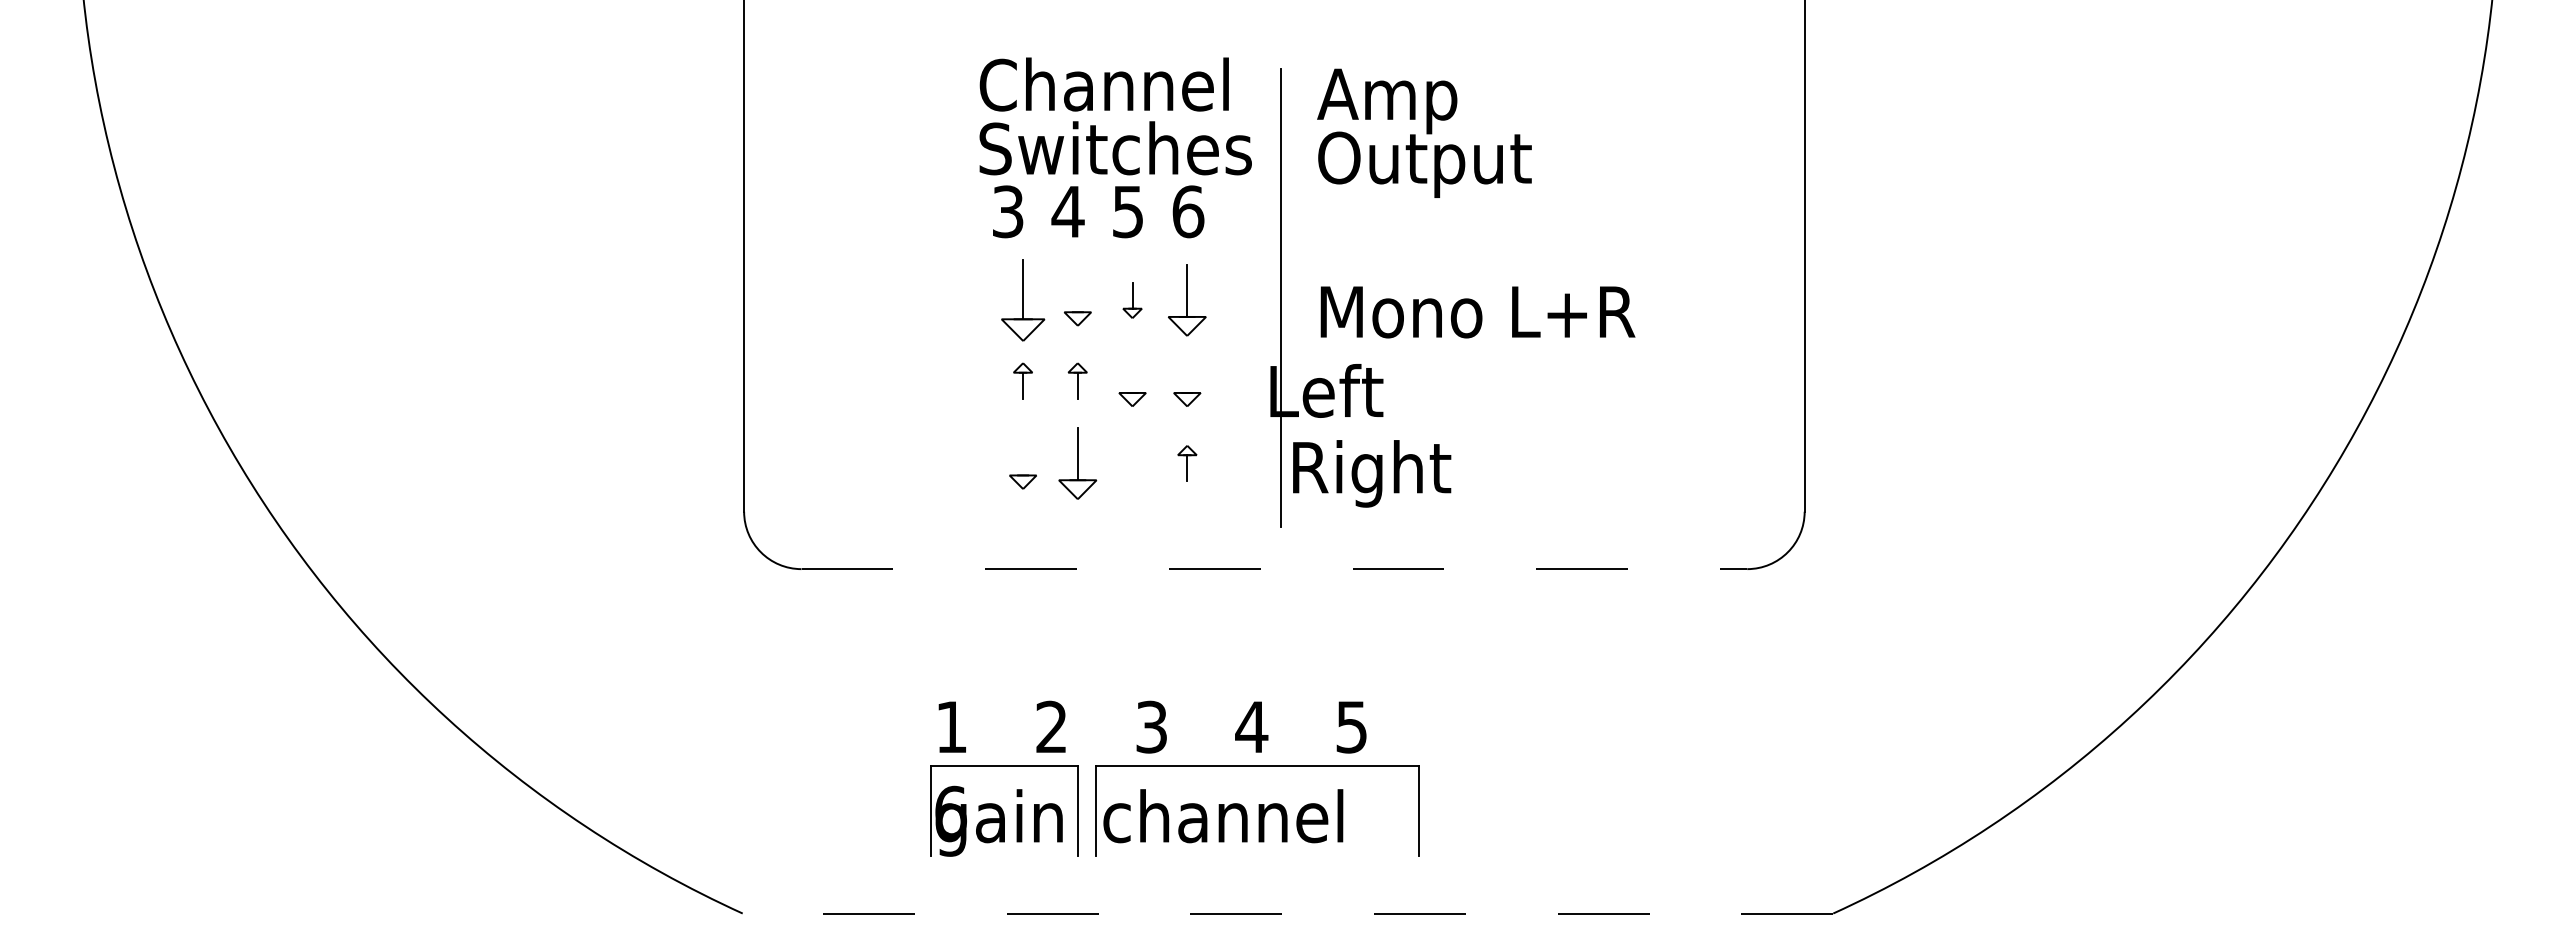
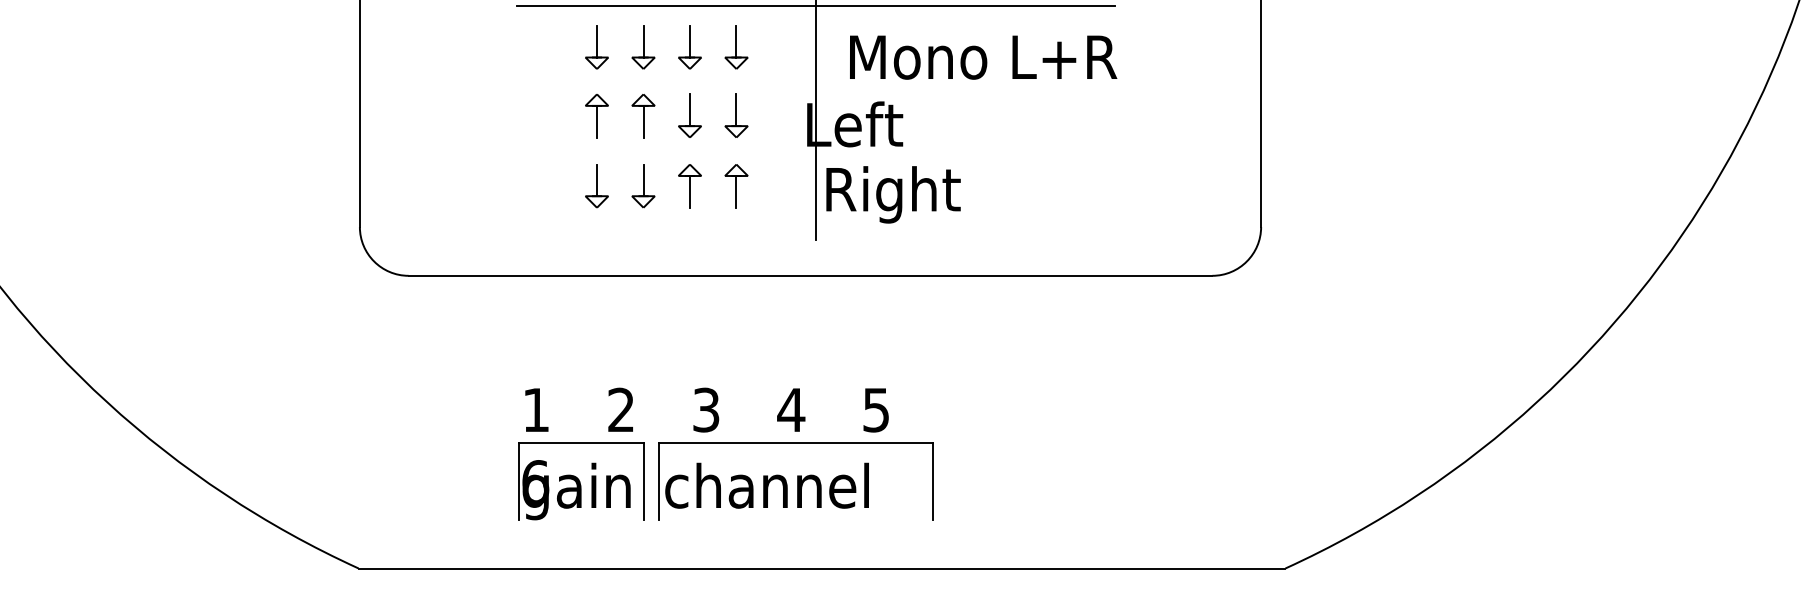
line: (1280, 251) -> (815, 5), added
line: (1077, 293) -> (643, 41), added
part: (1022, 300) -> (596, 47), size x0.62
part: (1132, 300) -> (689, 47), size x1.43
part: (1187, 300) -> (736, 47), size x0.71
line: (1132, 373) -> (689, 109), added
line: (1187, 373) -> (736, 109), added
part: (1022, 380) -> (596, 115), size x1.43
part: (1077, 380) -> (643, 115), size x1.43
line: (1023, 456) -> (597, 180), added
part: (1077, 463) -> (643, 186), size x0.71
part: (1132, 463) -> (689, 186), added
part: (1187, 463) -> (736, 186), size x1.43
line: (1274, 569) -> (810, 276), dashed -> solid
line: (1287, 913) -> (821, 568), dashed -> solid

